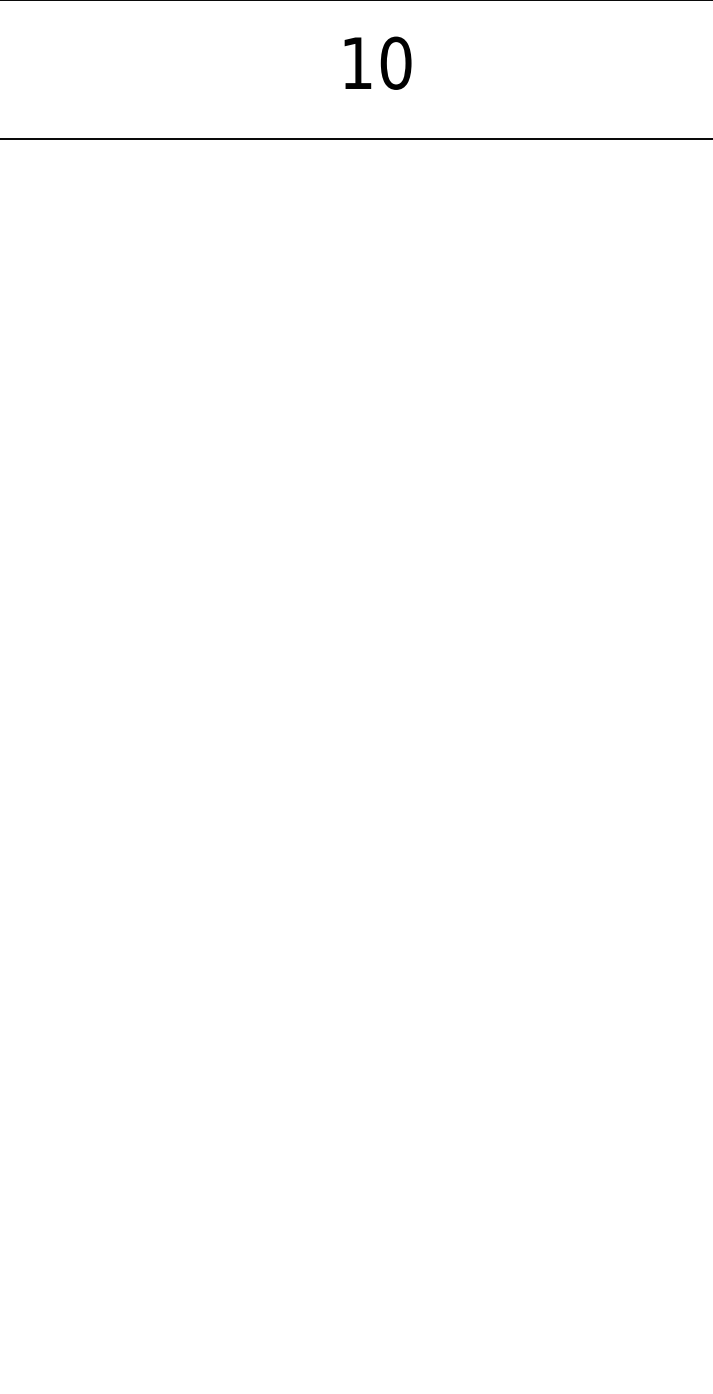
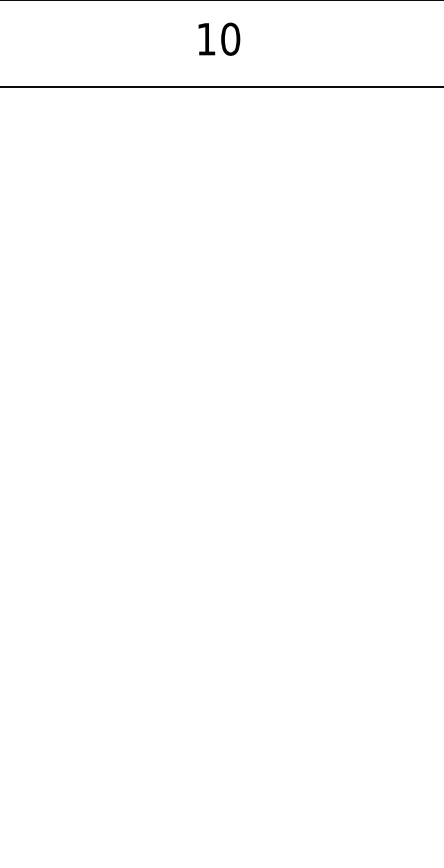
text: (378, 62) -> (219, 38), moved

